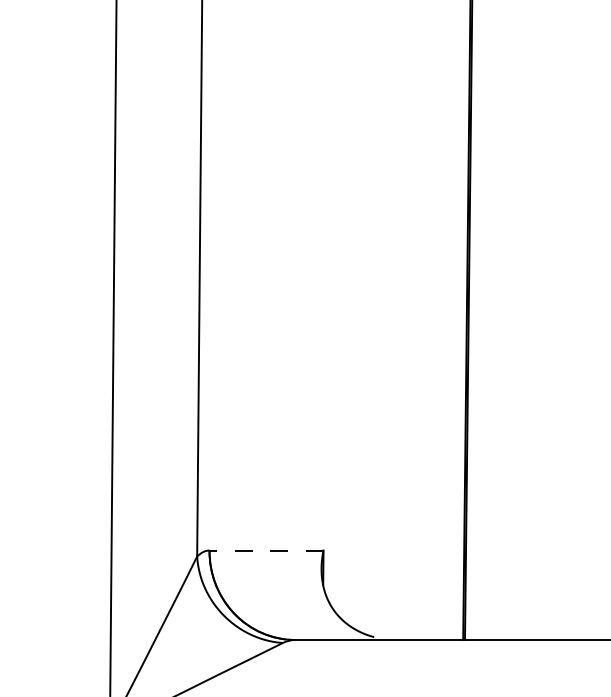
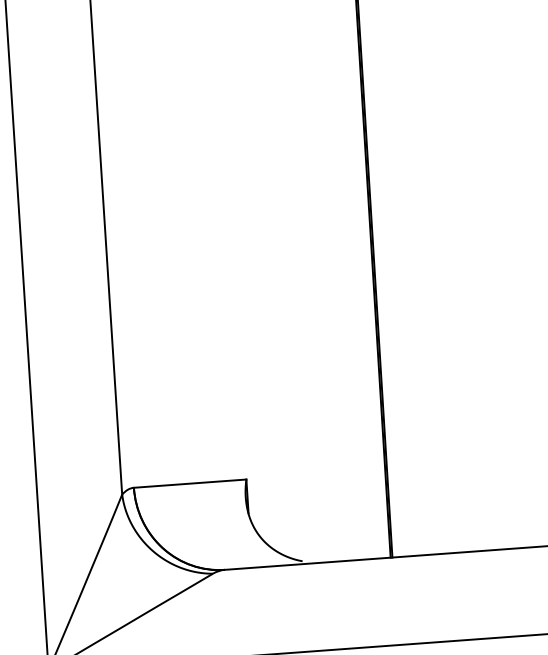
line: (266, 550) -> (190, 483), dashed -> solid

